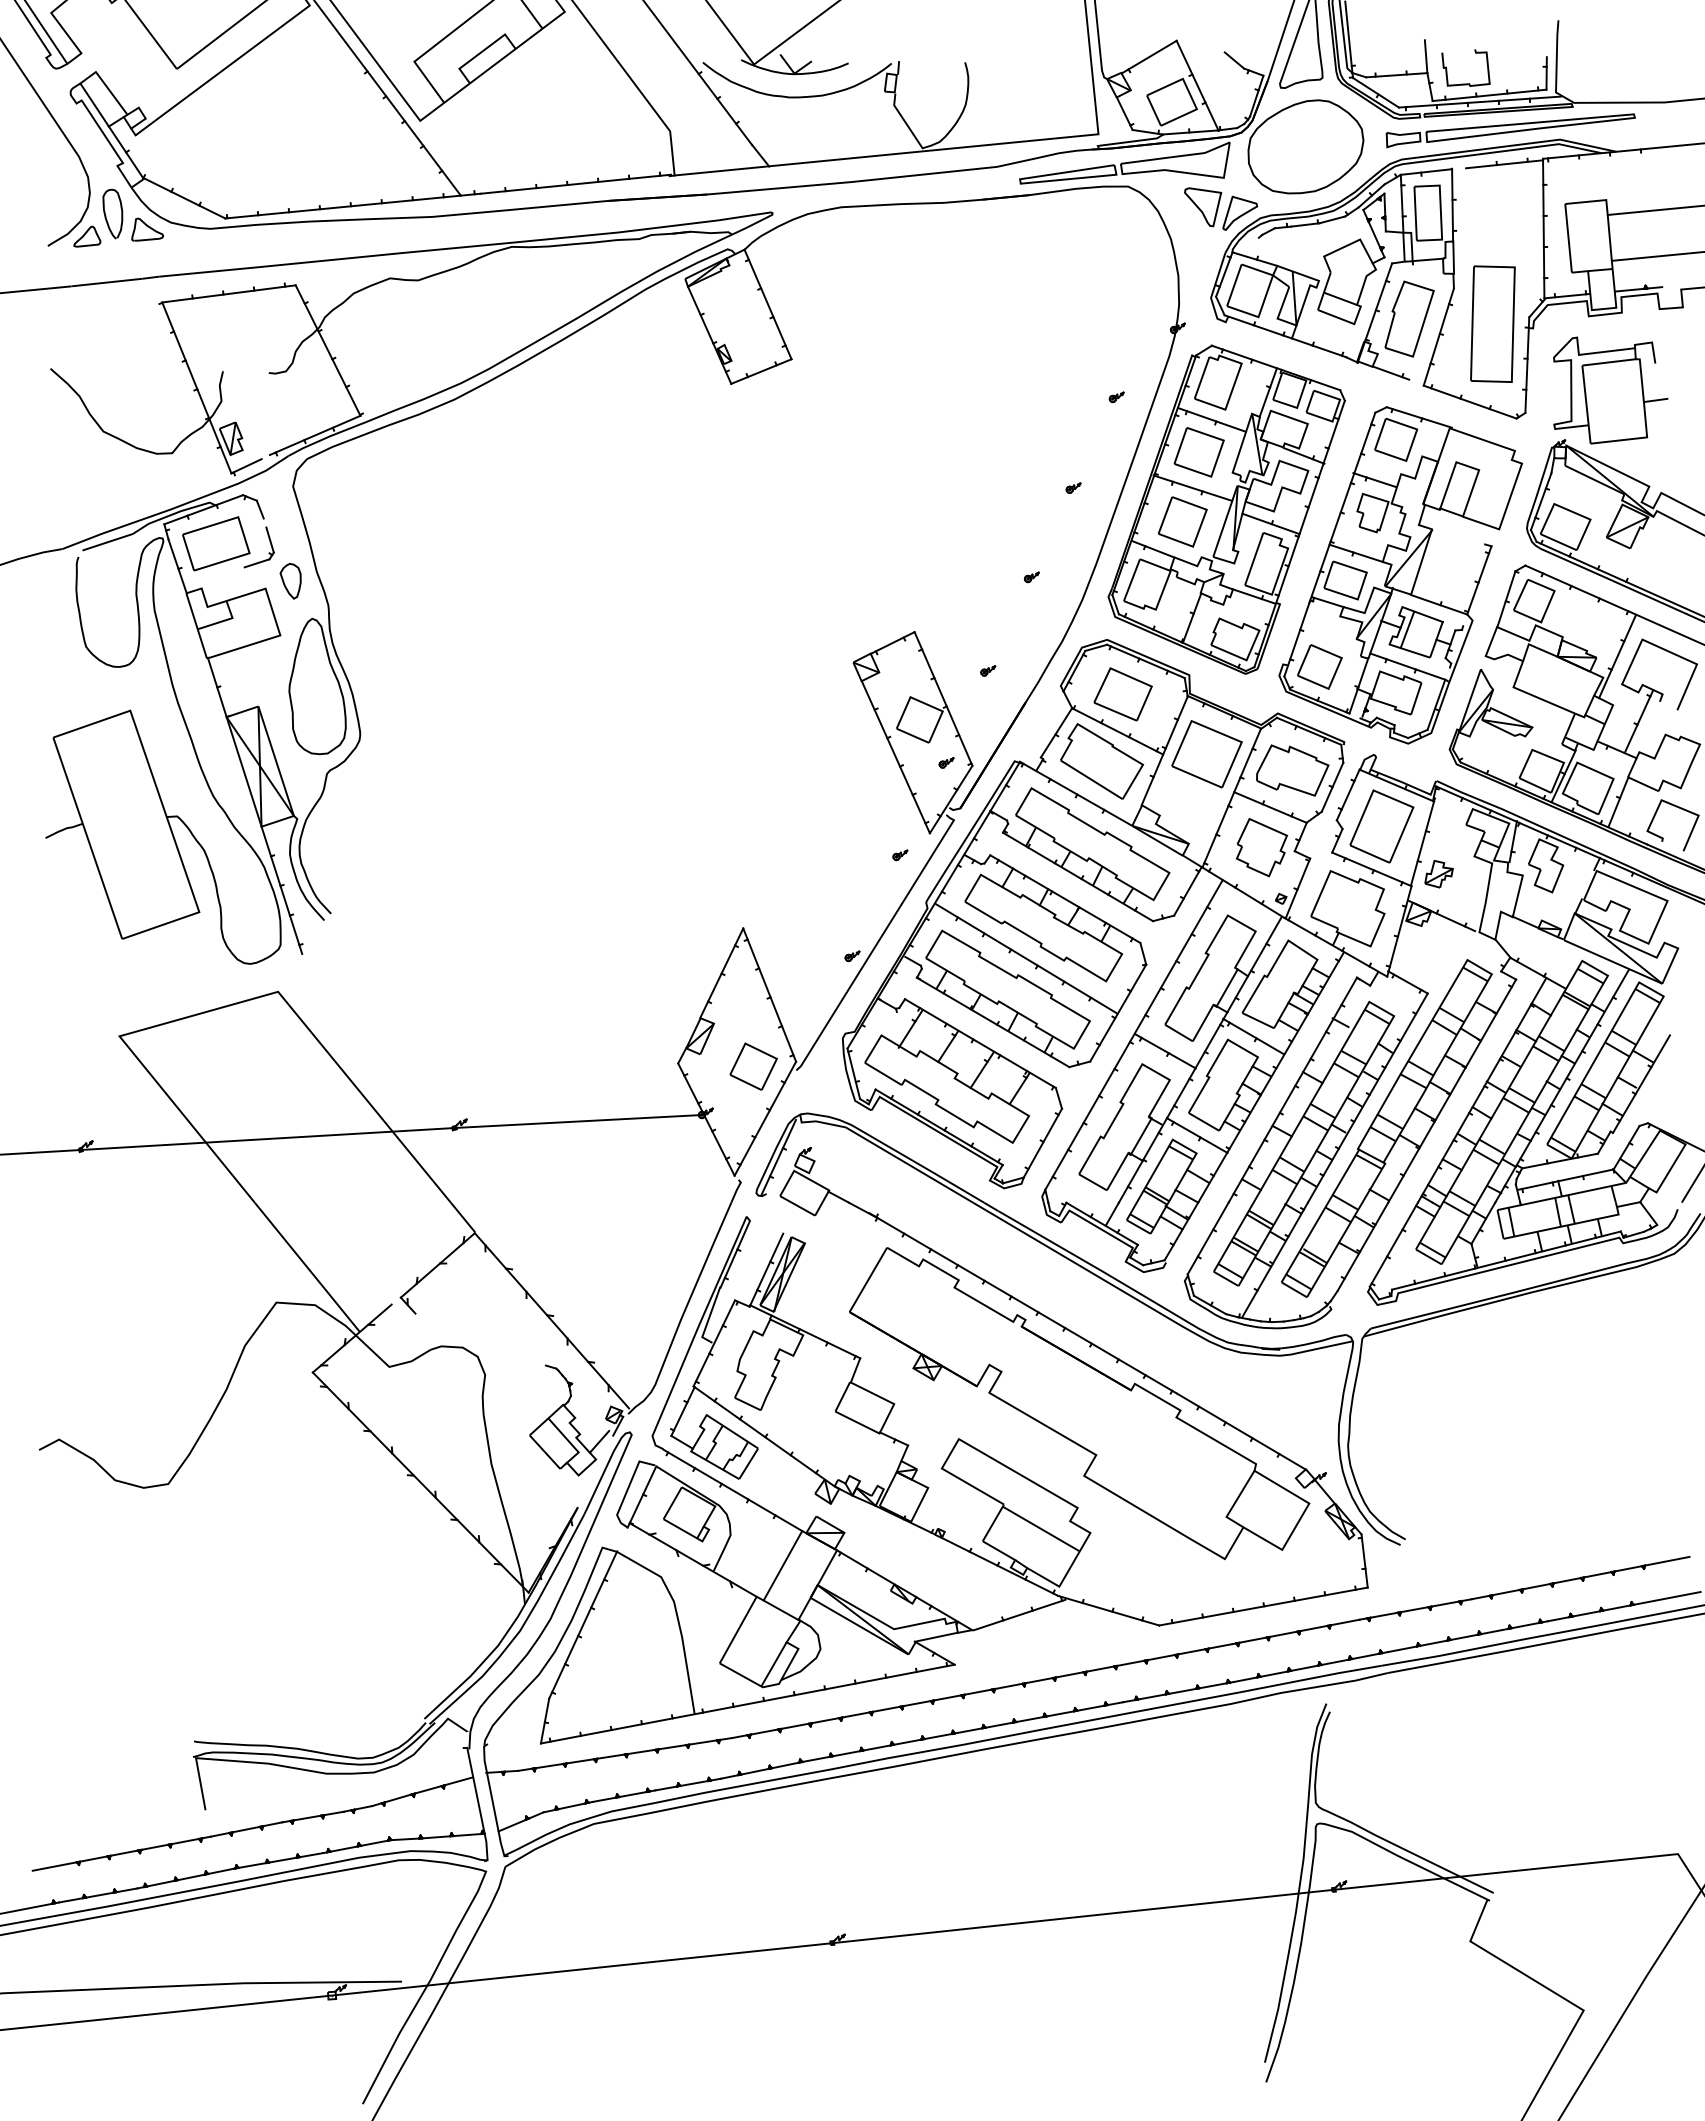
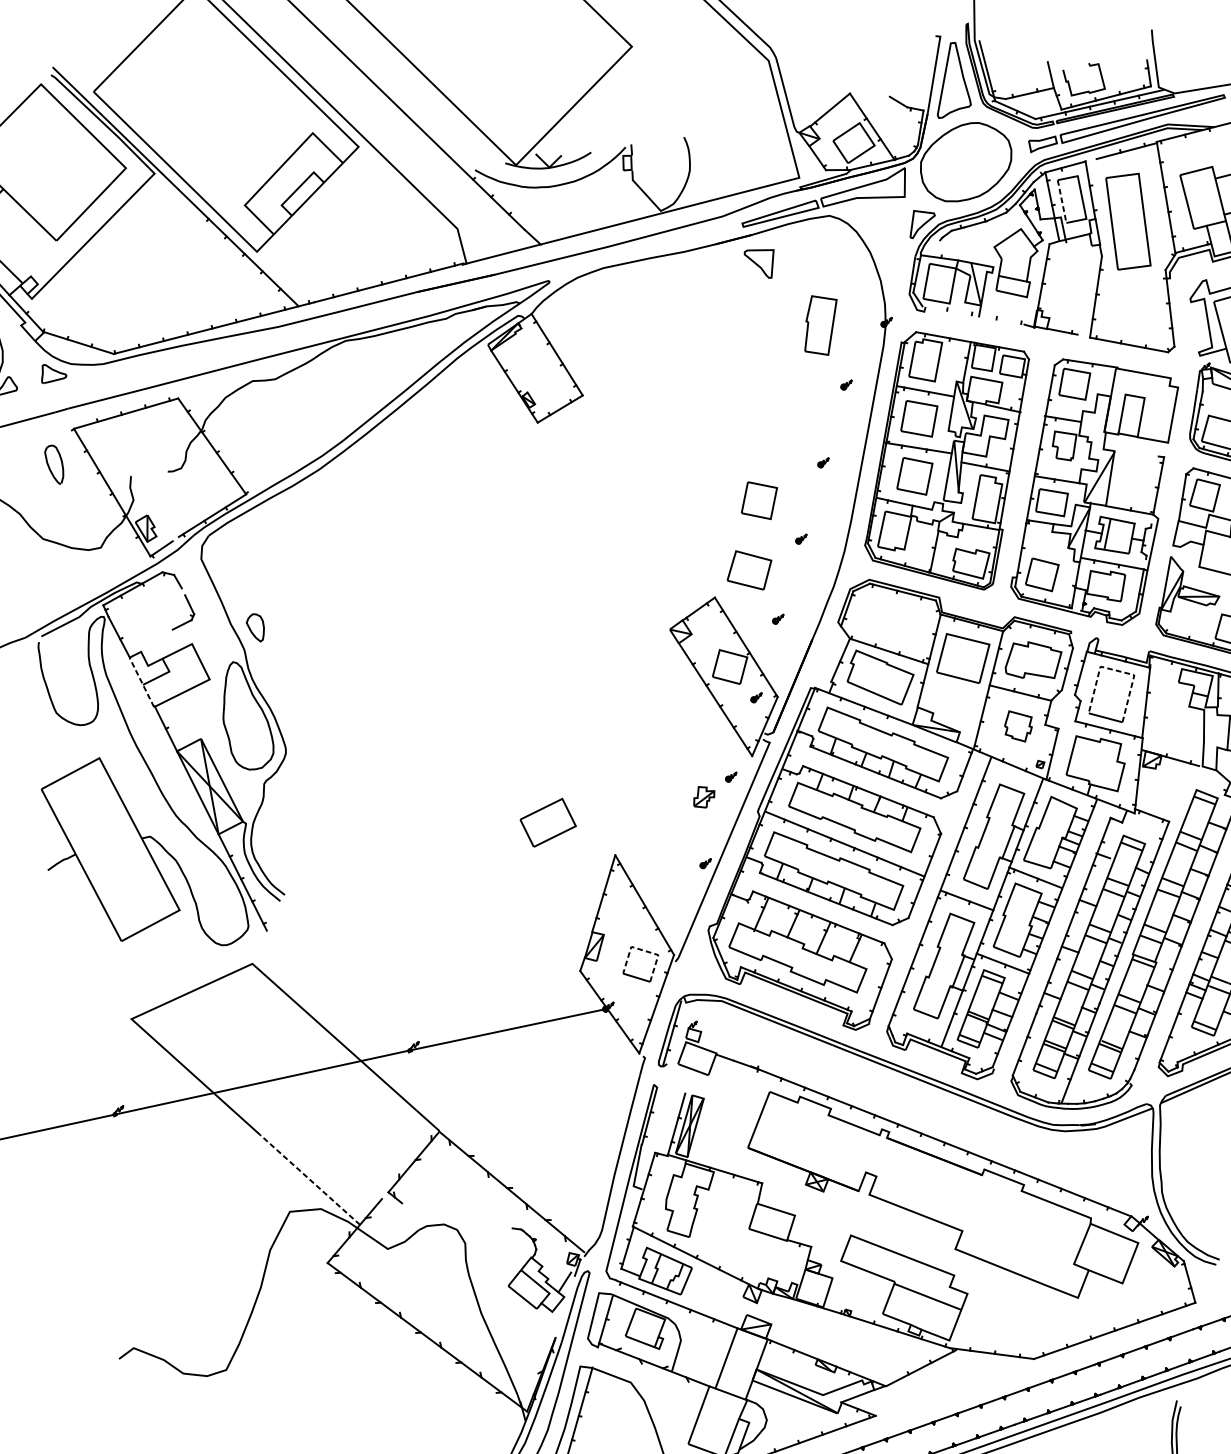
part: (1203, 207) -> (761, 264), moved
line: (1415, 214) -> (1062, 202), solid -> dashed
curve: (106, 215) -> (49, 466), moved
part: (1409, 318) -> (820, 324), moved
part: (1492, 323) -> (1127, 221), moved
line: (1285, 336) -> (973, 315), removed
part: (987, 521) -> (759, 500), added
part: (216, 543) -> (548, 822), moved
part: (290, 581) -> (255, 628), moved
line: (196, 625) -> (141, 682), solid -> dashed
part: (1122, 694) -> (748, 570), moved
line: (1393, 798) -> (1117, 670), solid -> dashed
part: (1261, 847) -> (1018, 726), size x0.7
part: (1438, 873) -> (703, 796), moved
line: (761, 1051) -> (645, 951), solid -> dashed
line: (307, 1266) -> (310, 1179), solid -> dashed

